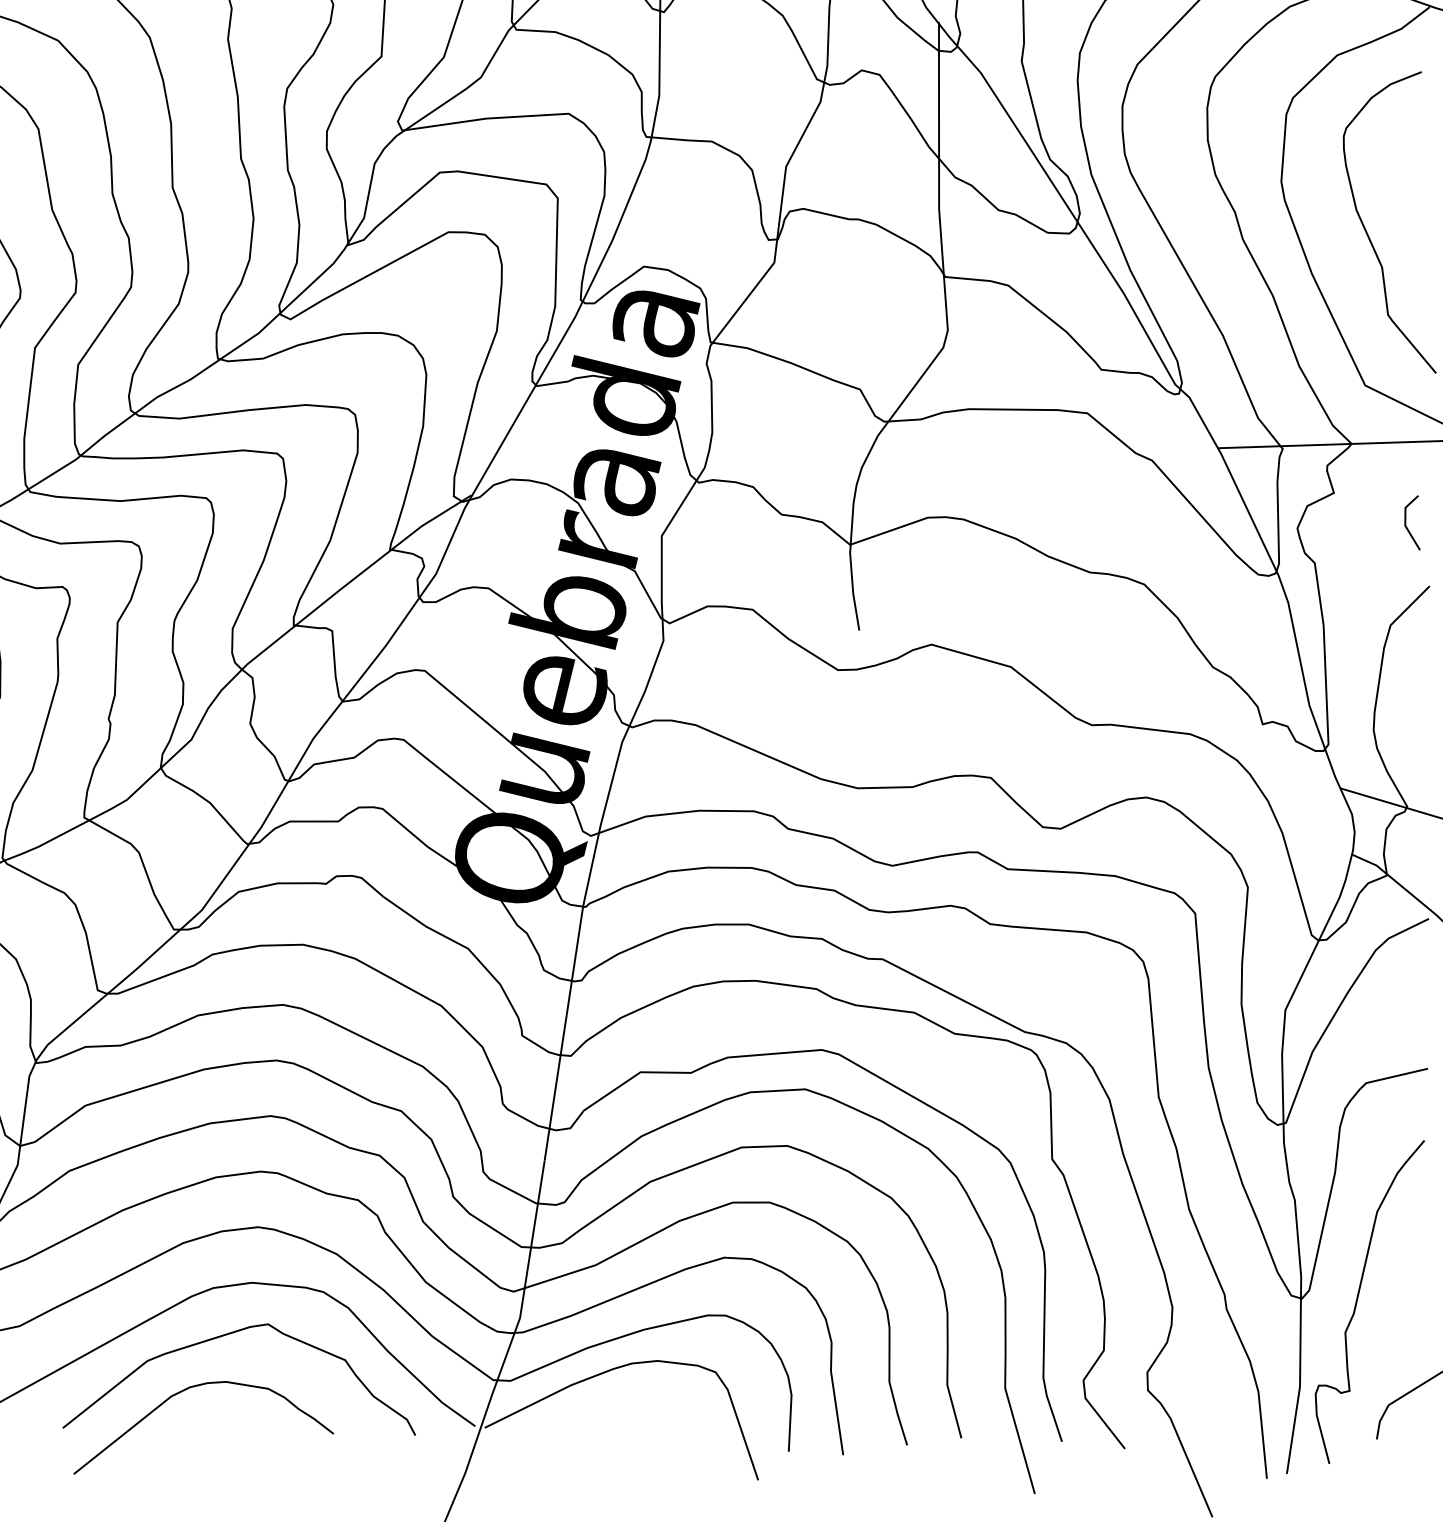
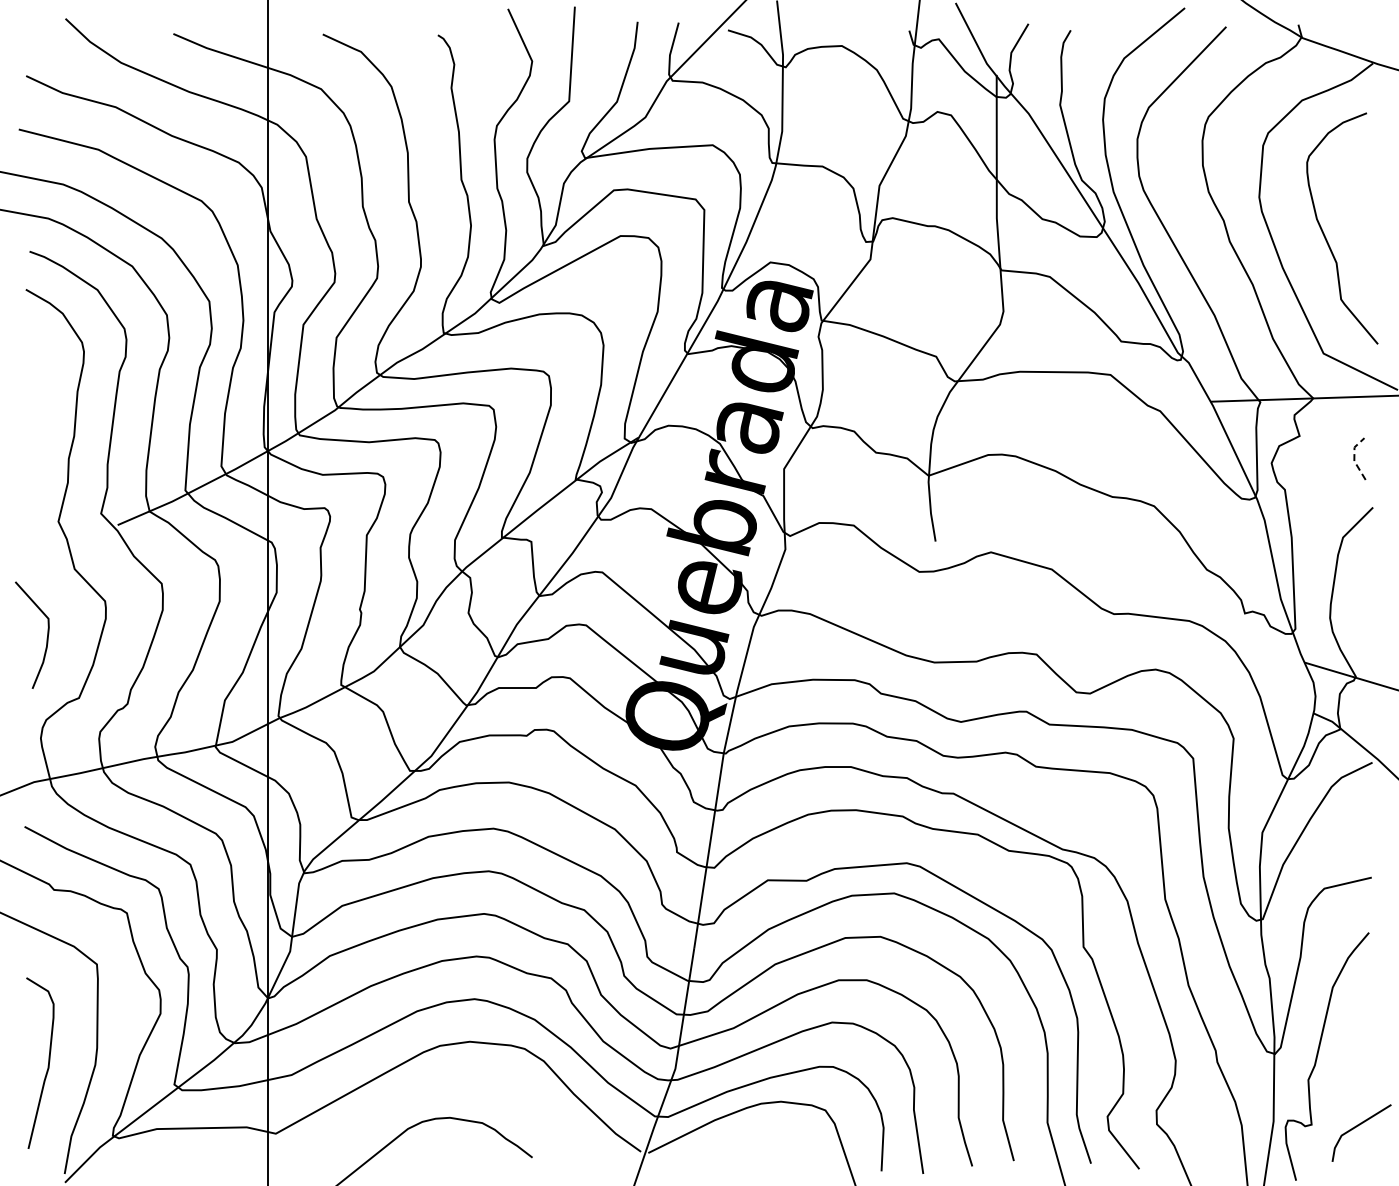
line: (1405, 522) -> (1354, 458), solid -> dashed
curve: (222, 1337) -> (447, 1083), removed

